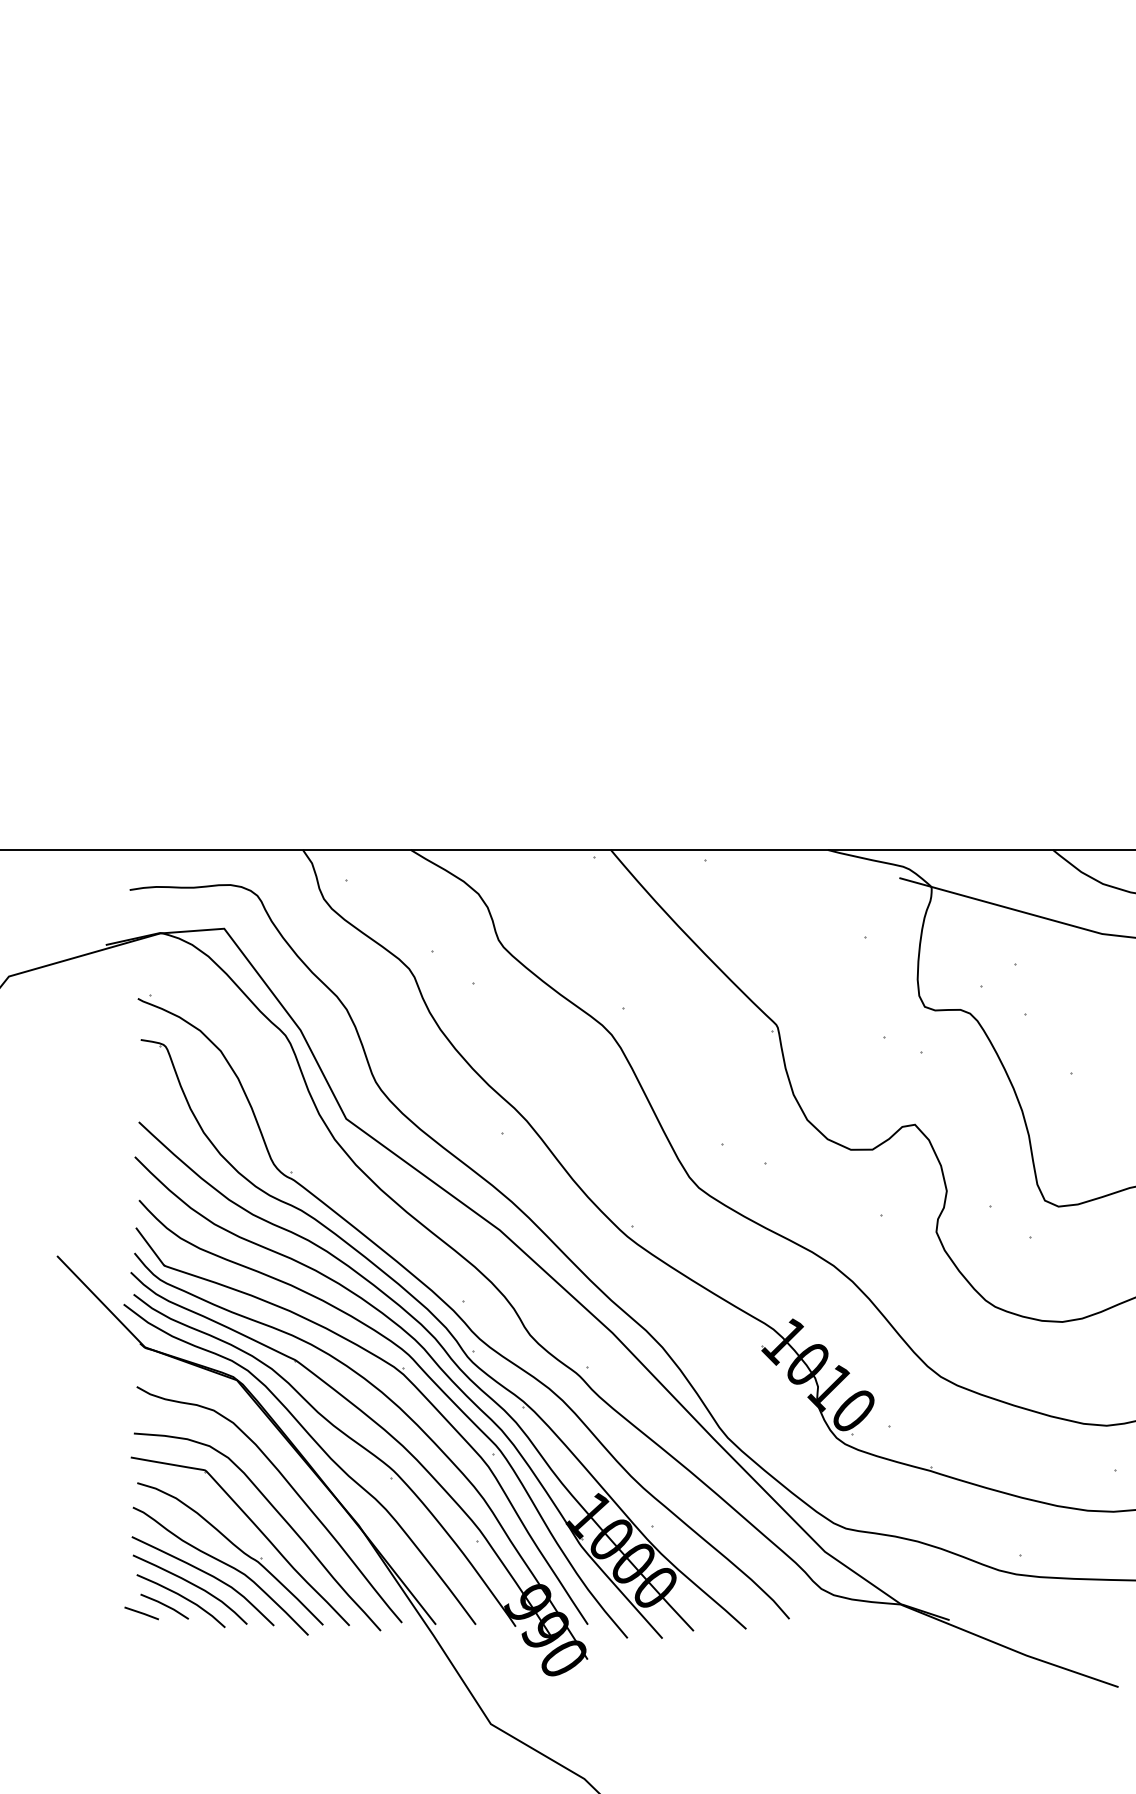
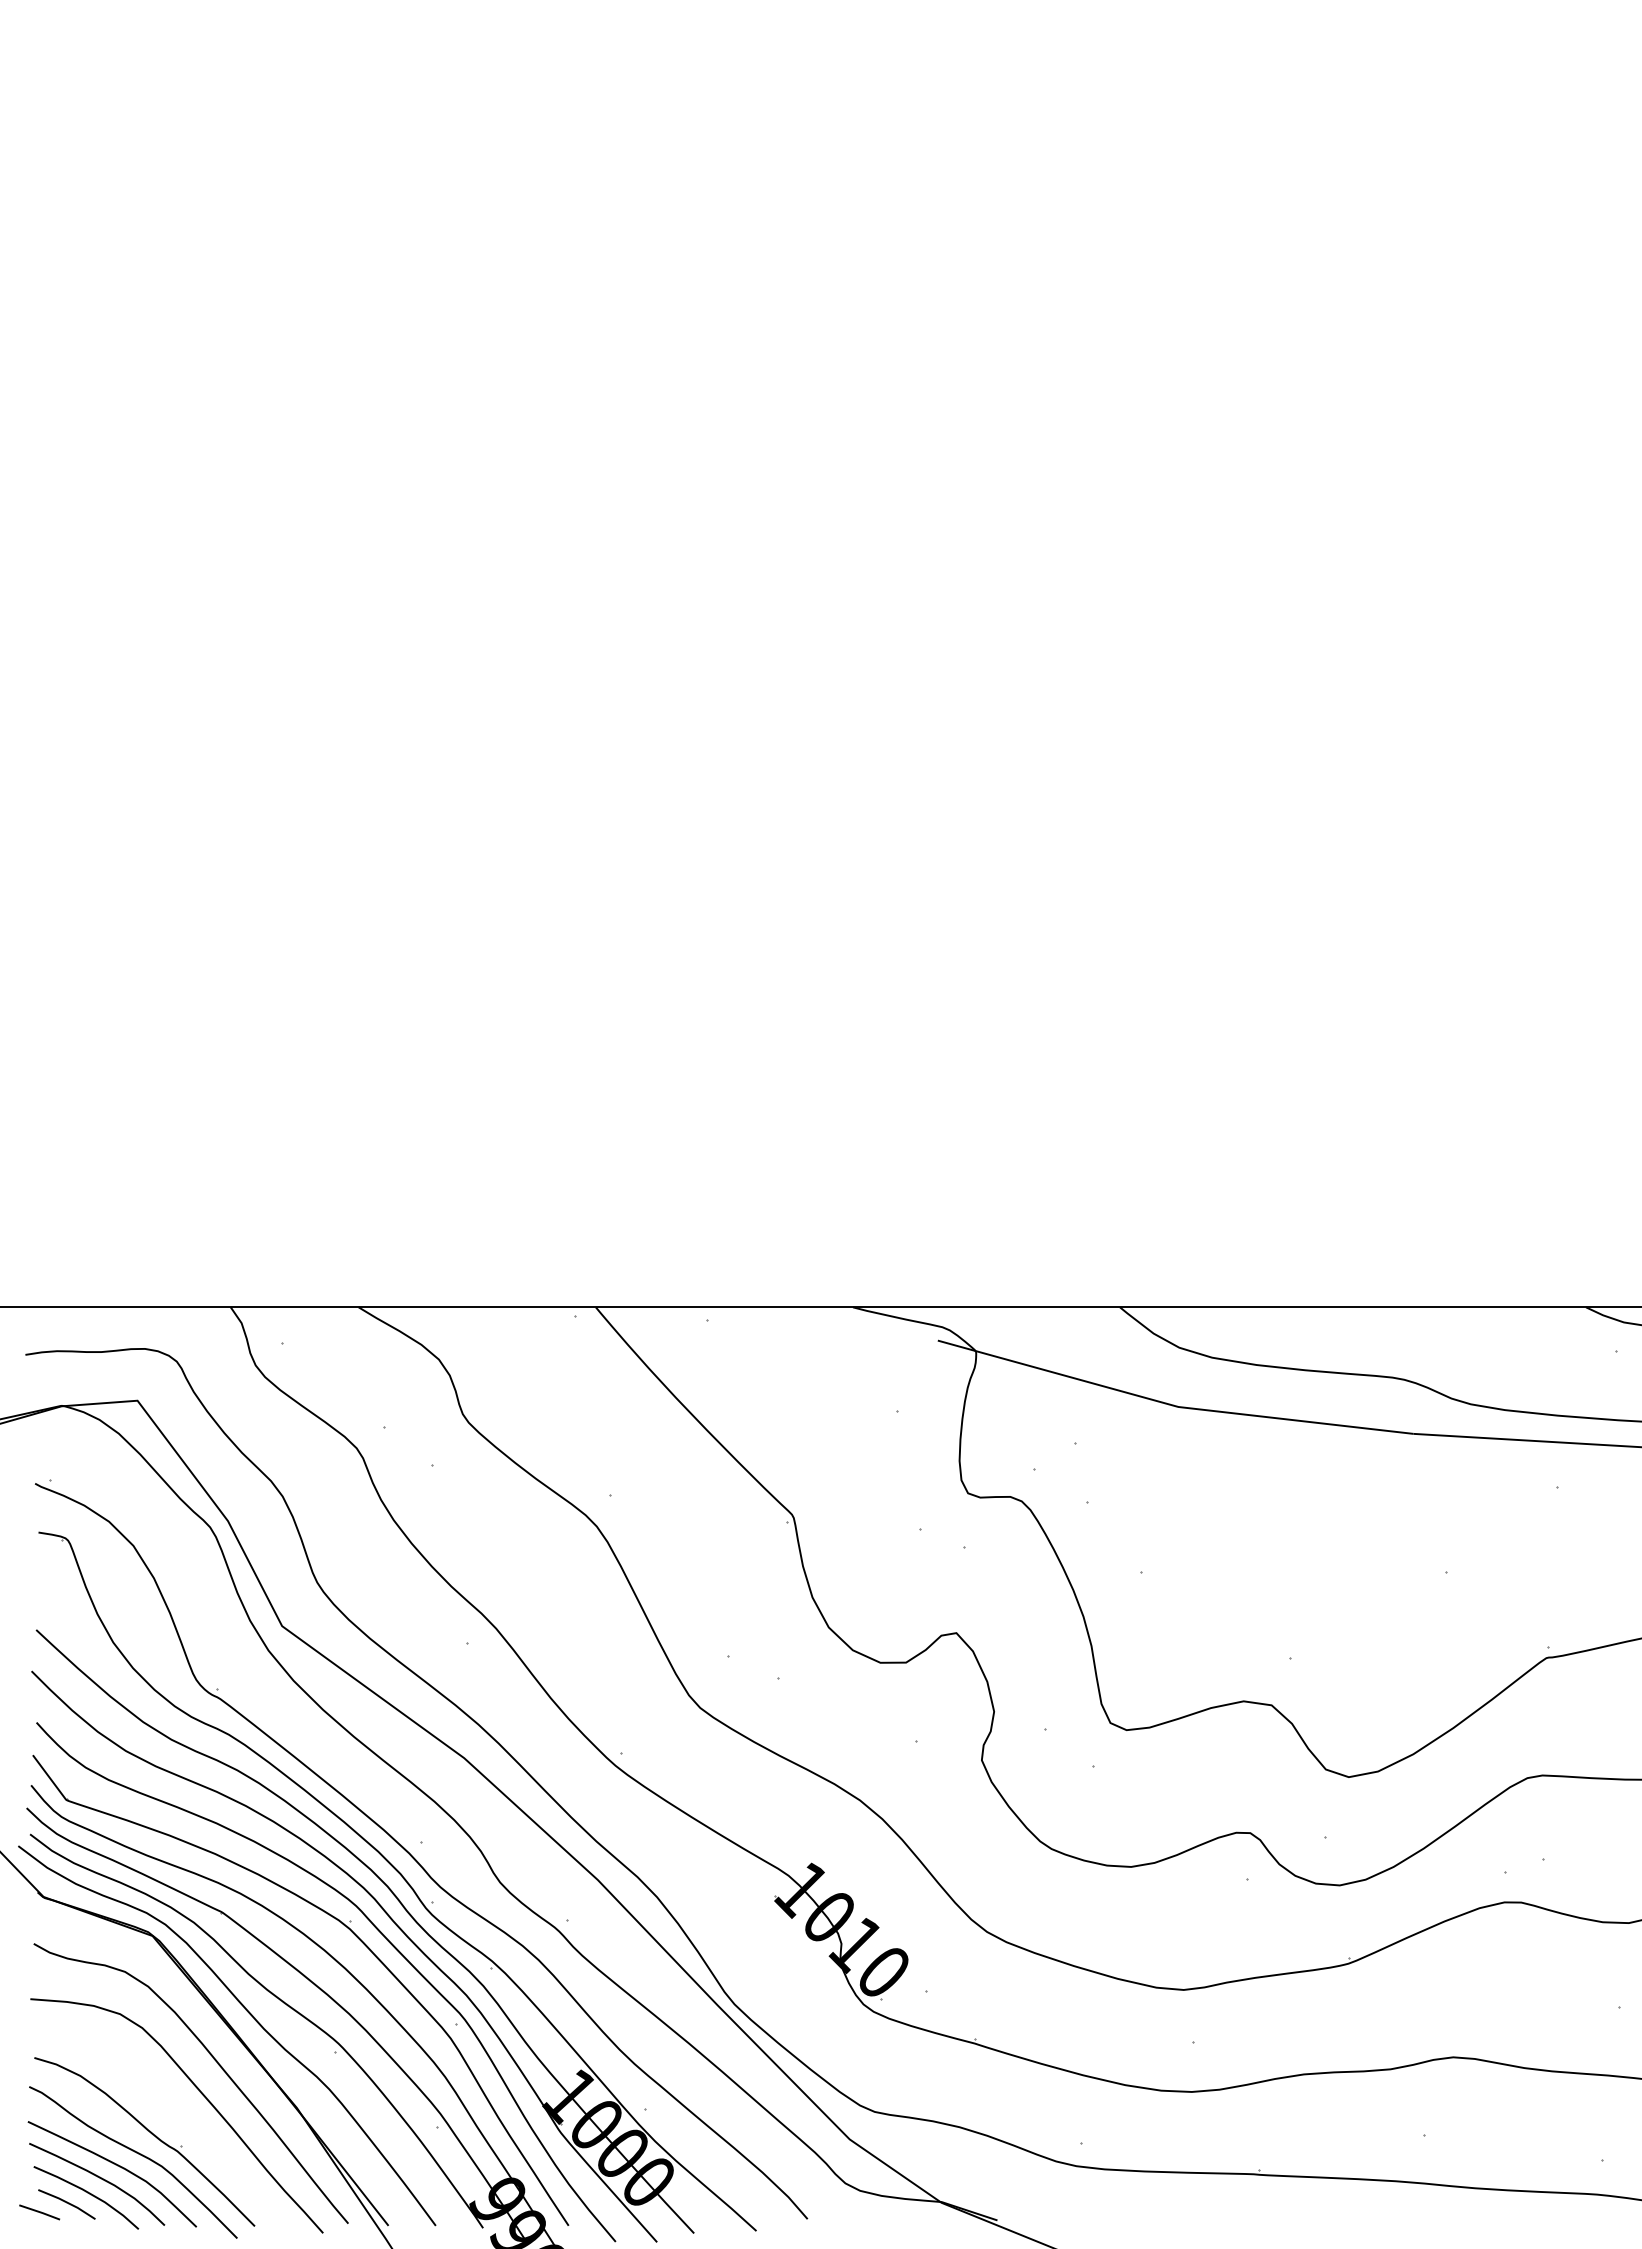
part: (254, 1525) -> (173, 2108), removed

